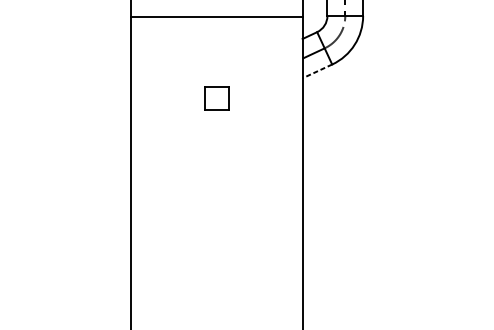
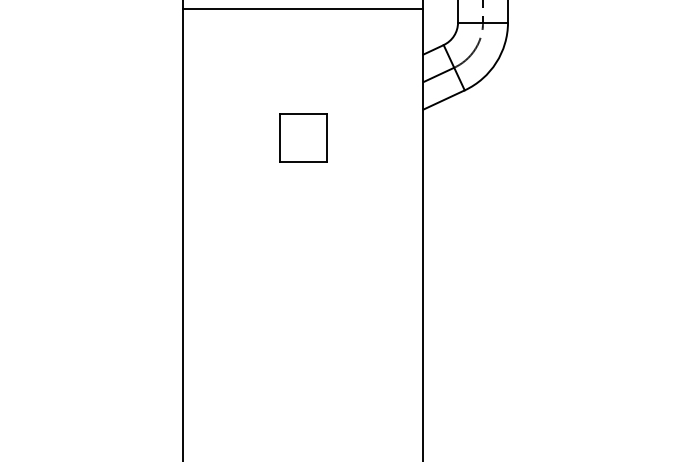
line: (216, 16) -> (303, 9), moved
line: (317, 71) -> (444, 100), dashed -> solid
part: (216, 98) -> (303, 137), size x1.43

